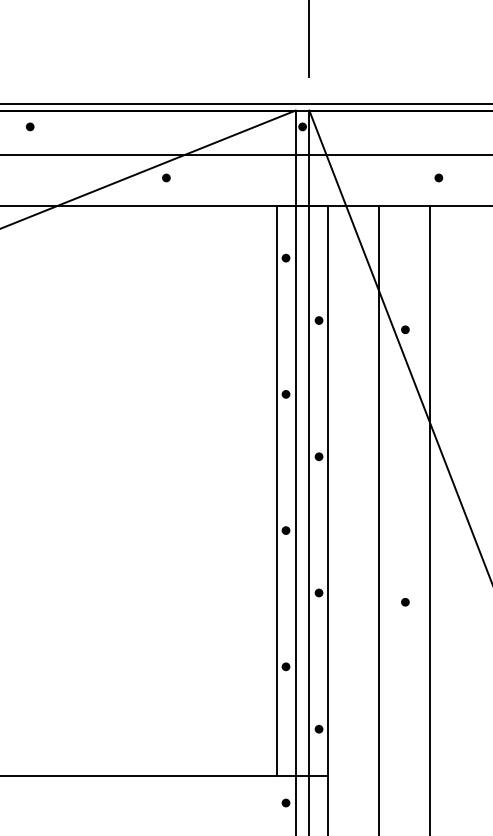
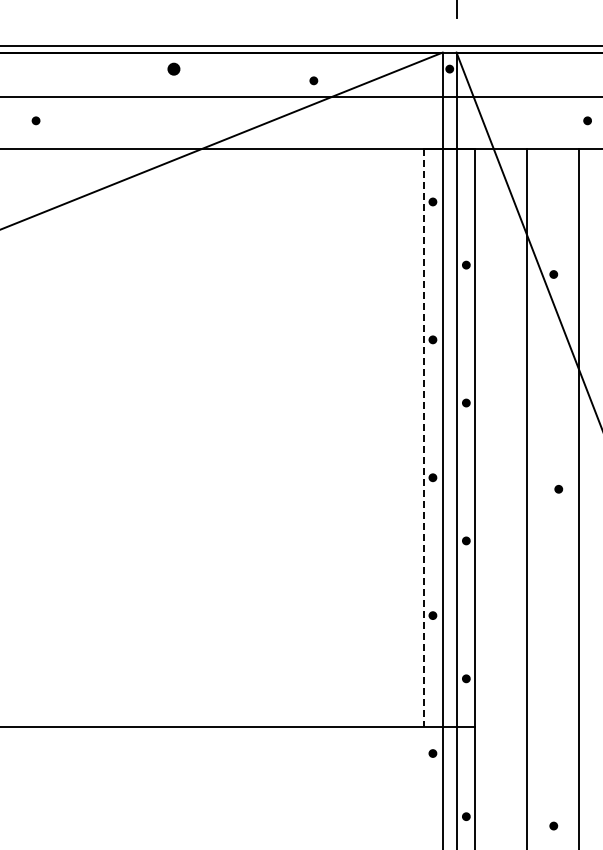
part: (29, 126) -> (173, 68), size x1.6
part: (166, 177) -> (313, 80), moved
line: (276, 490) -> (423, 437), solid -> dashed
part: (405, 602) -> (558, 489), moved

